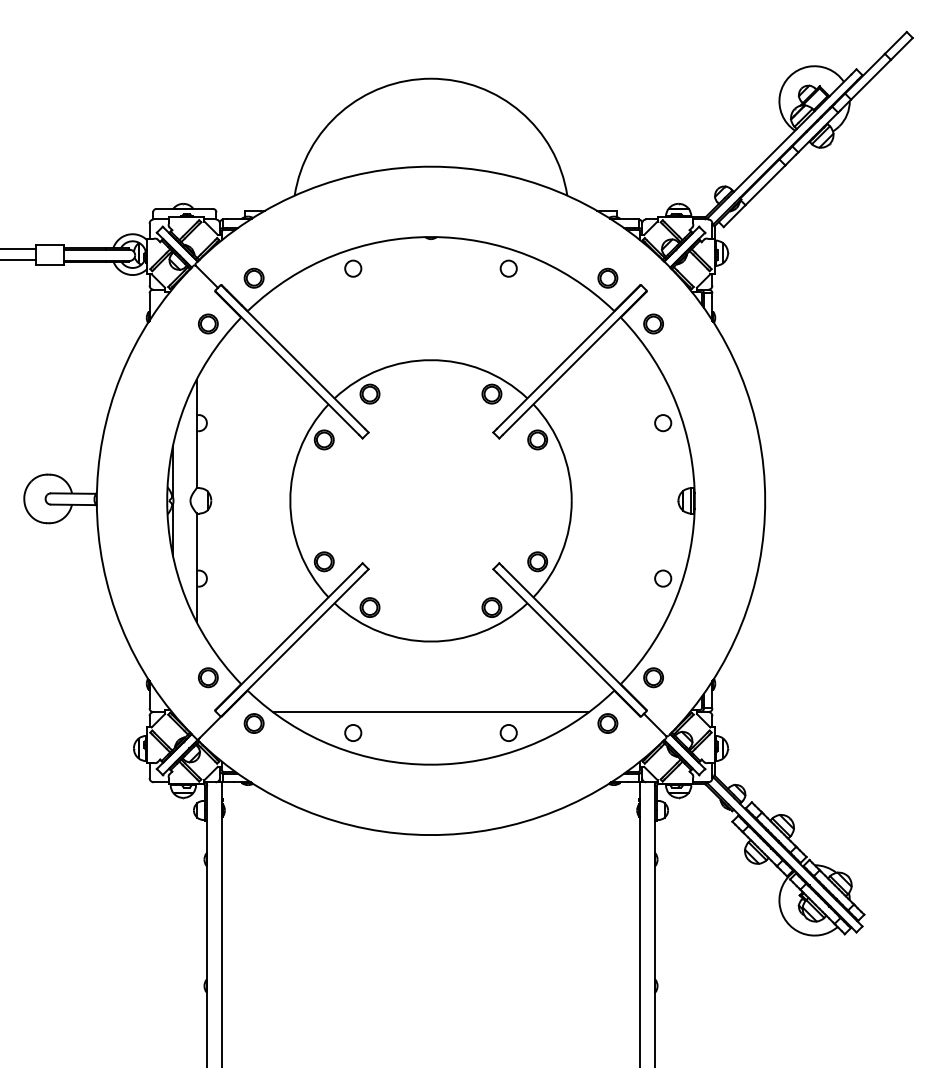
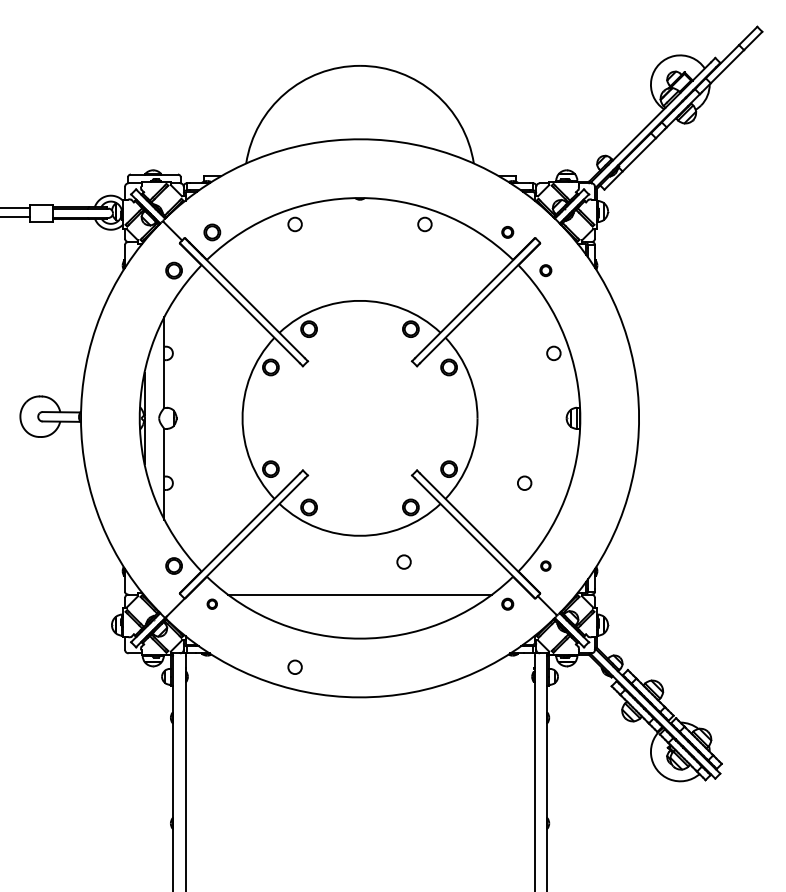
part: (607, 277) -> (507, 231), size x0.7
part: (653, 323) -> (545, 270), size x0.7
circle: (663, 578) -> (524, 483), moved
part: (653, 677) -> (545, 565), size x0.6
part: (253, 723) -> (211, 604), size x0.6
part: (607, 723) -> (507, 604), size x0.7
circle: (353, 732) -> (295, 666), moved
circle: (508, 732) -> (403, 561), moved

